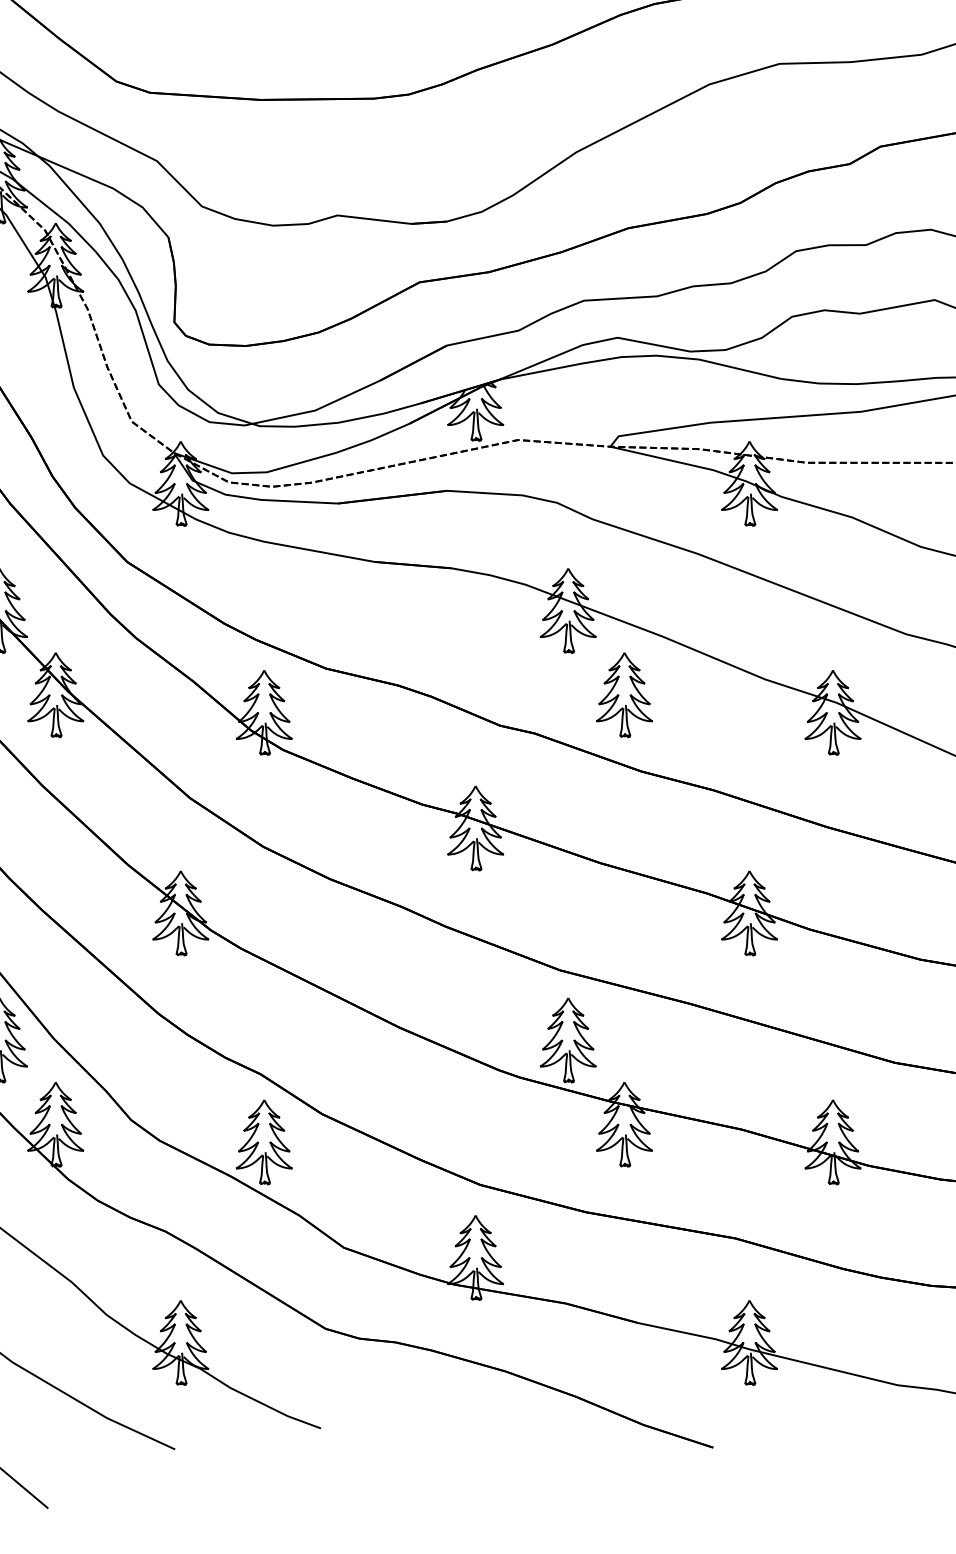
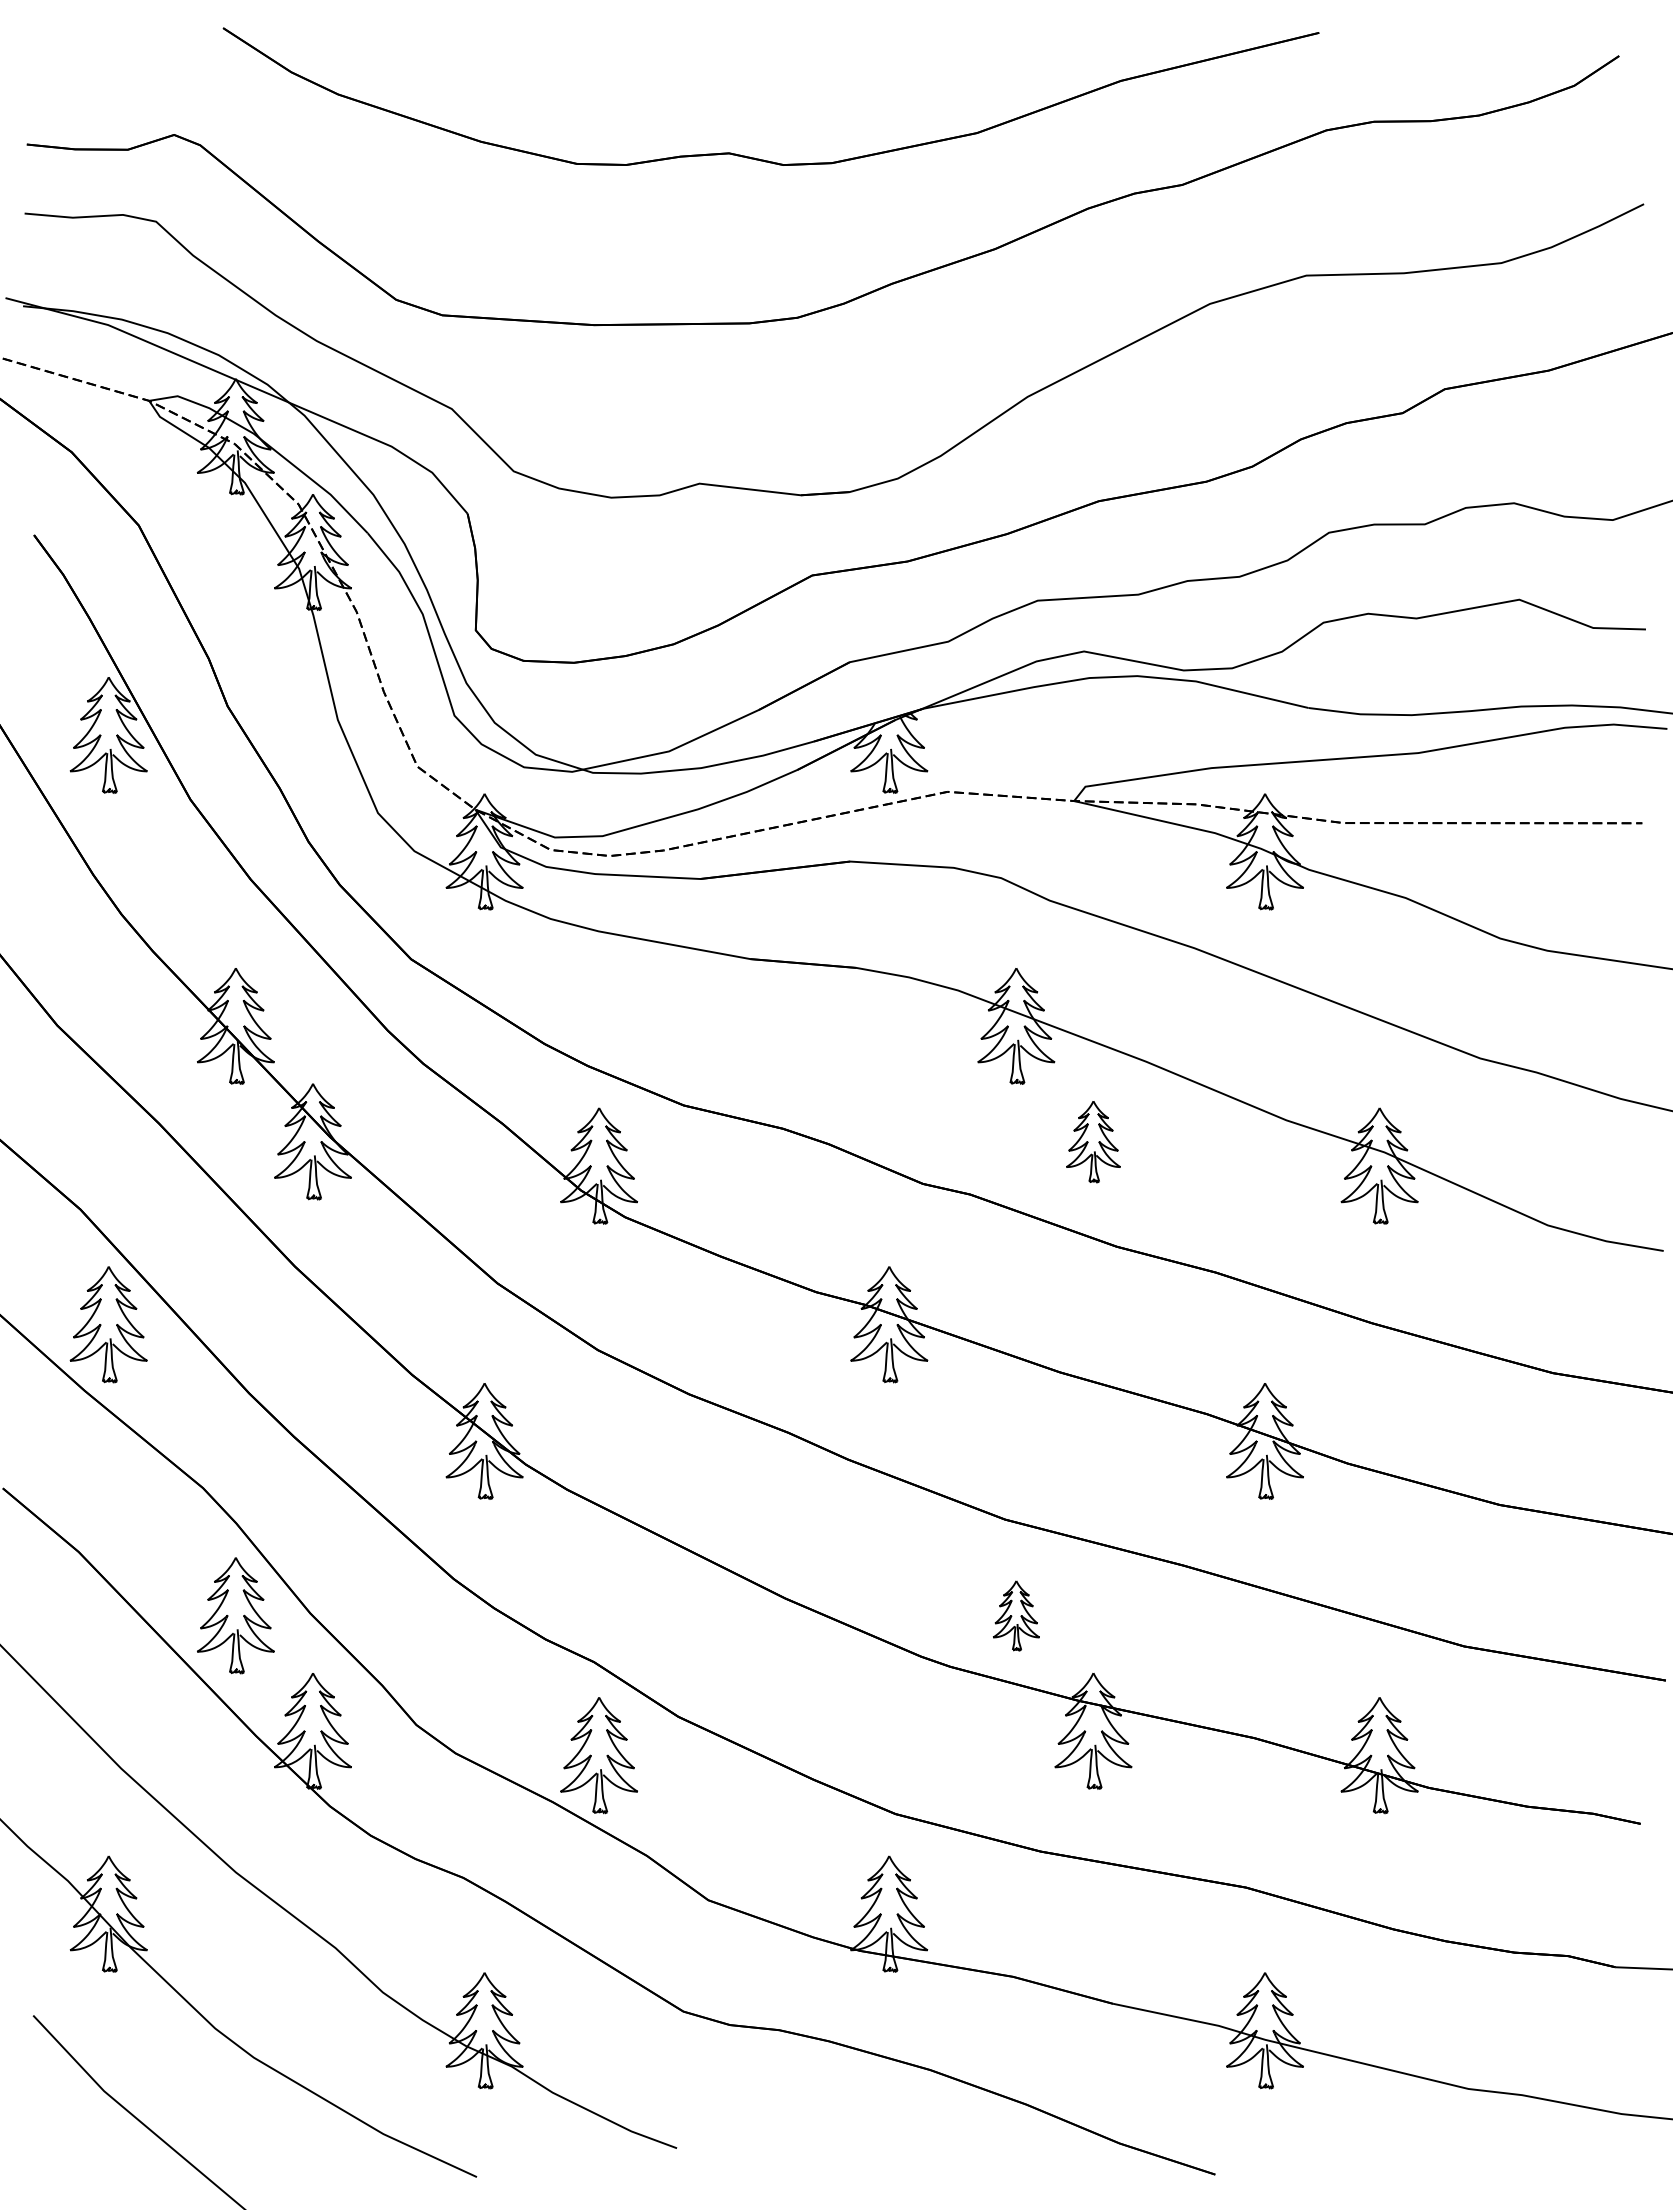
part: (624, 694) -> (1093, 1141), size x0.7
part: (568, 1040) -> (1016, 1615), size x0.6

